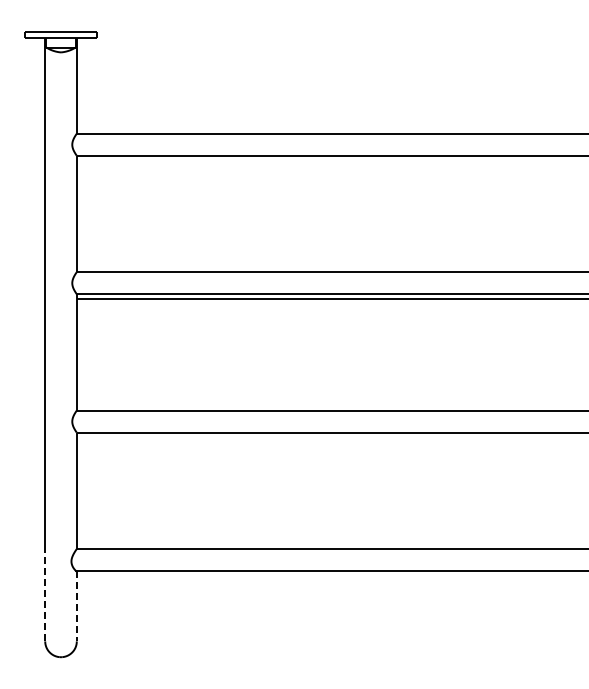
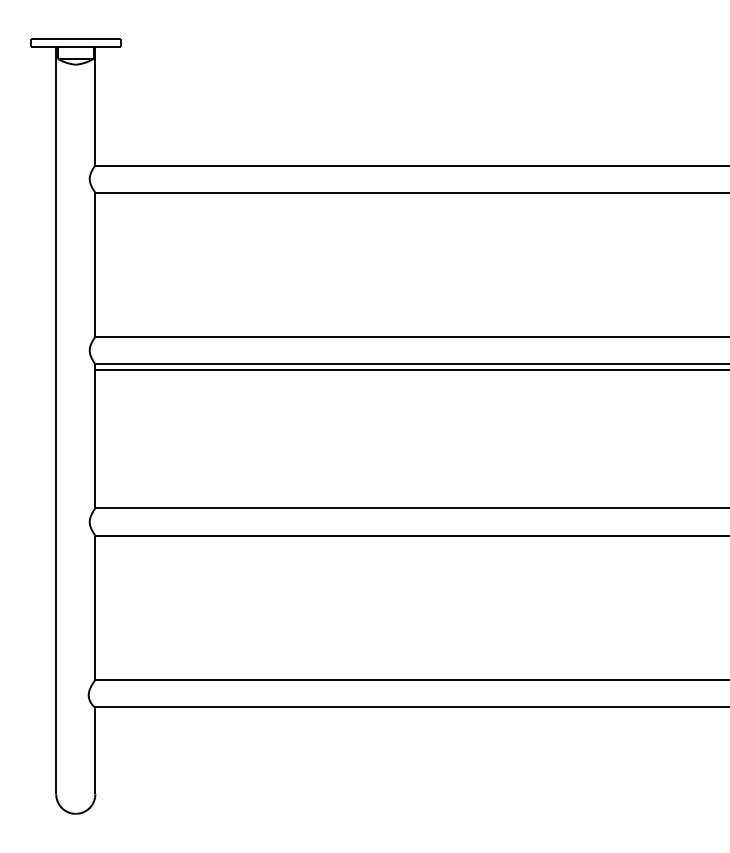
line: (45, 594) -> (56, 736), dashed -> solid
line: (76, 606) -> (94, 751), dashed -> solid

